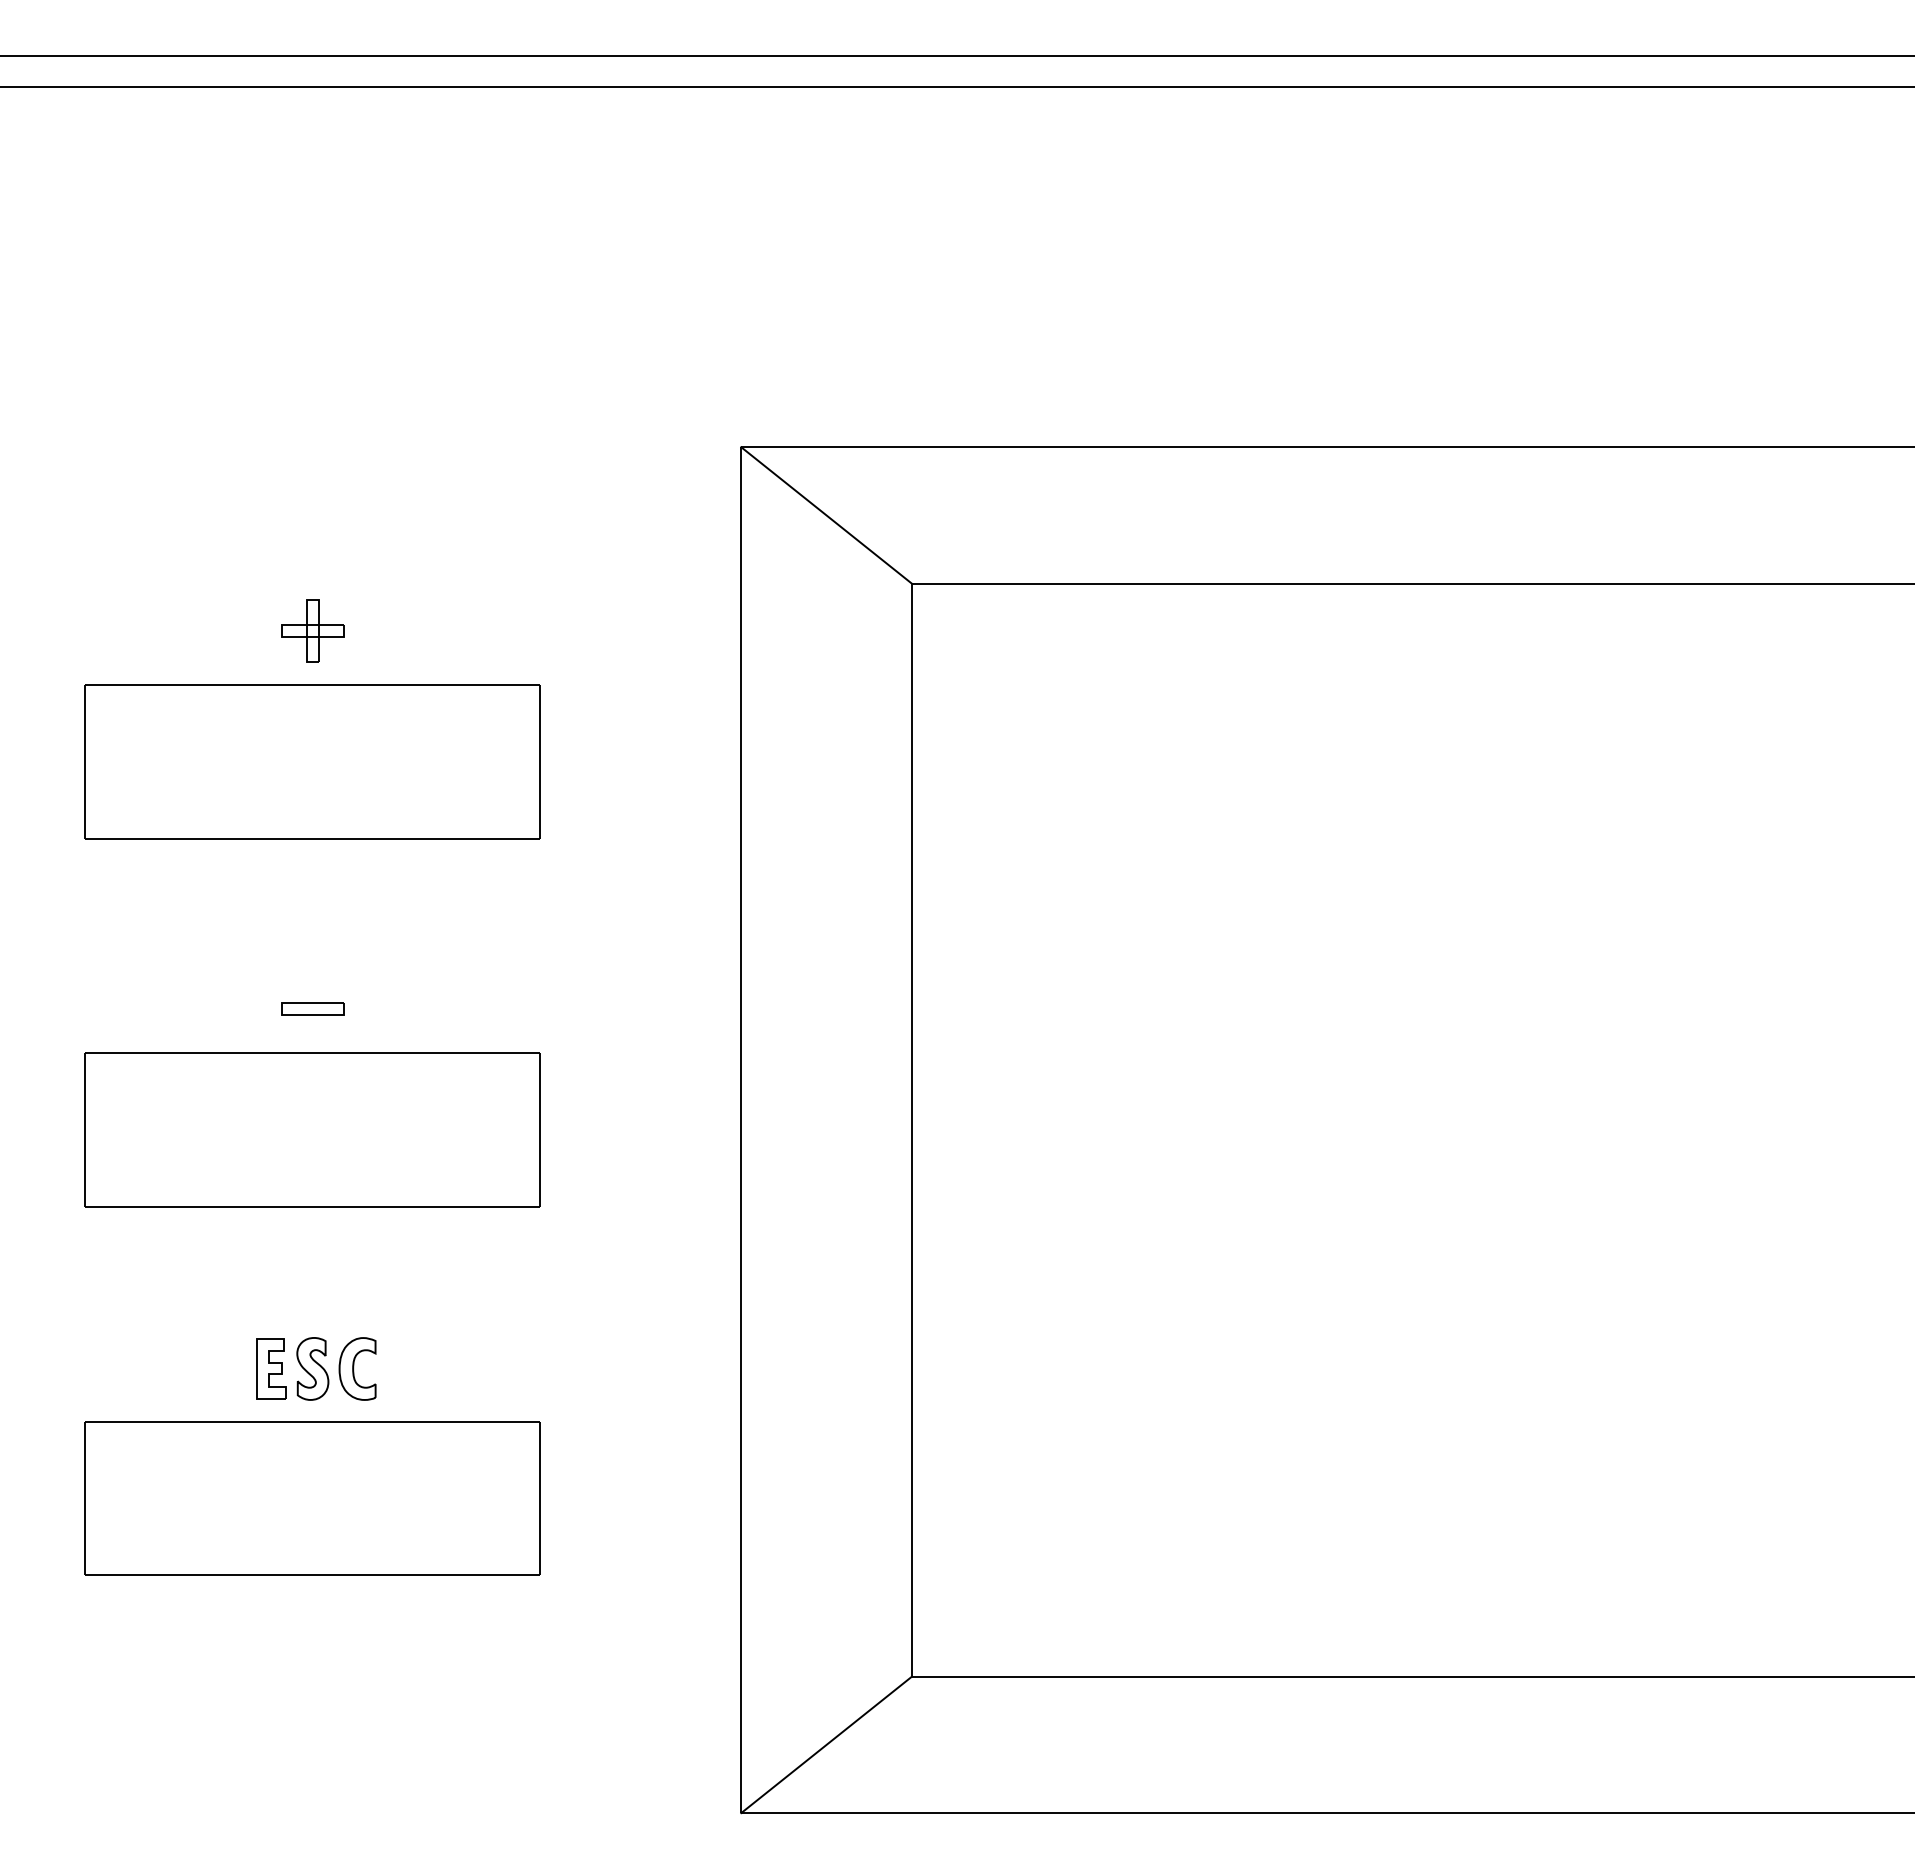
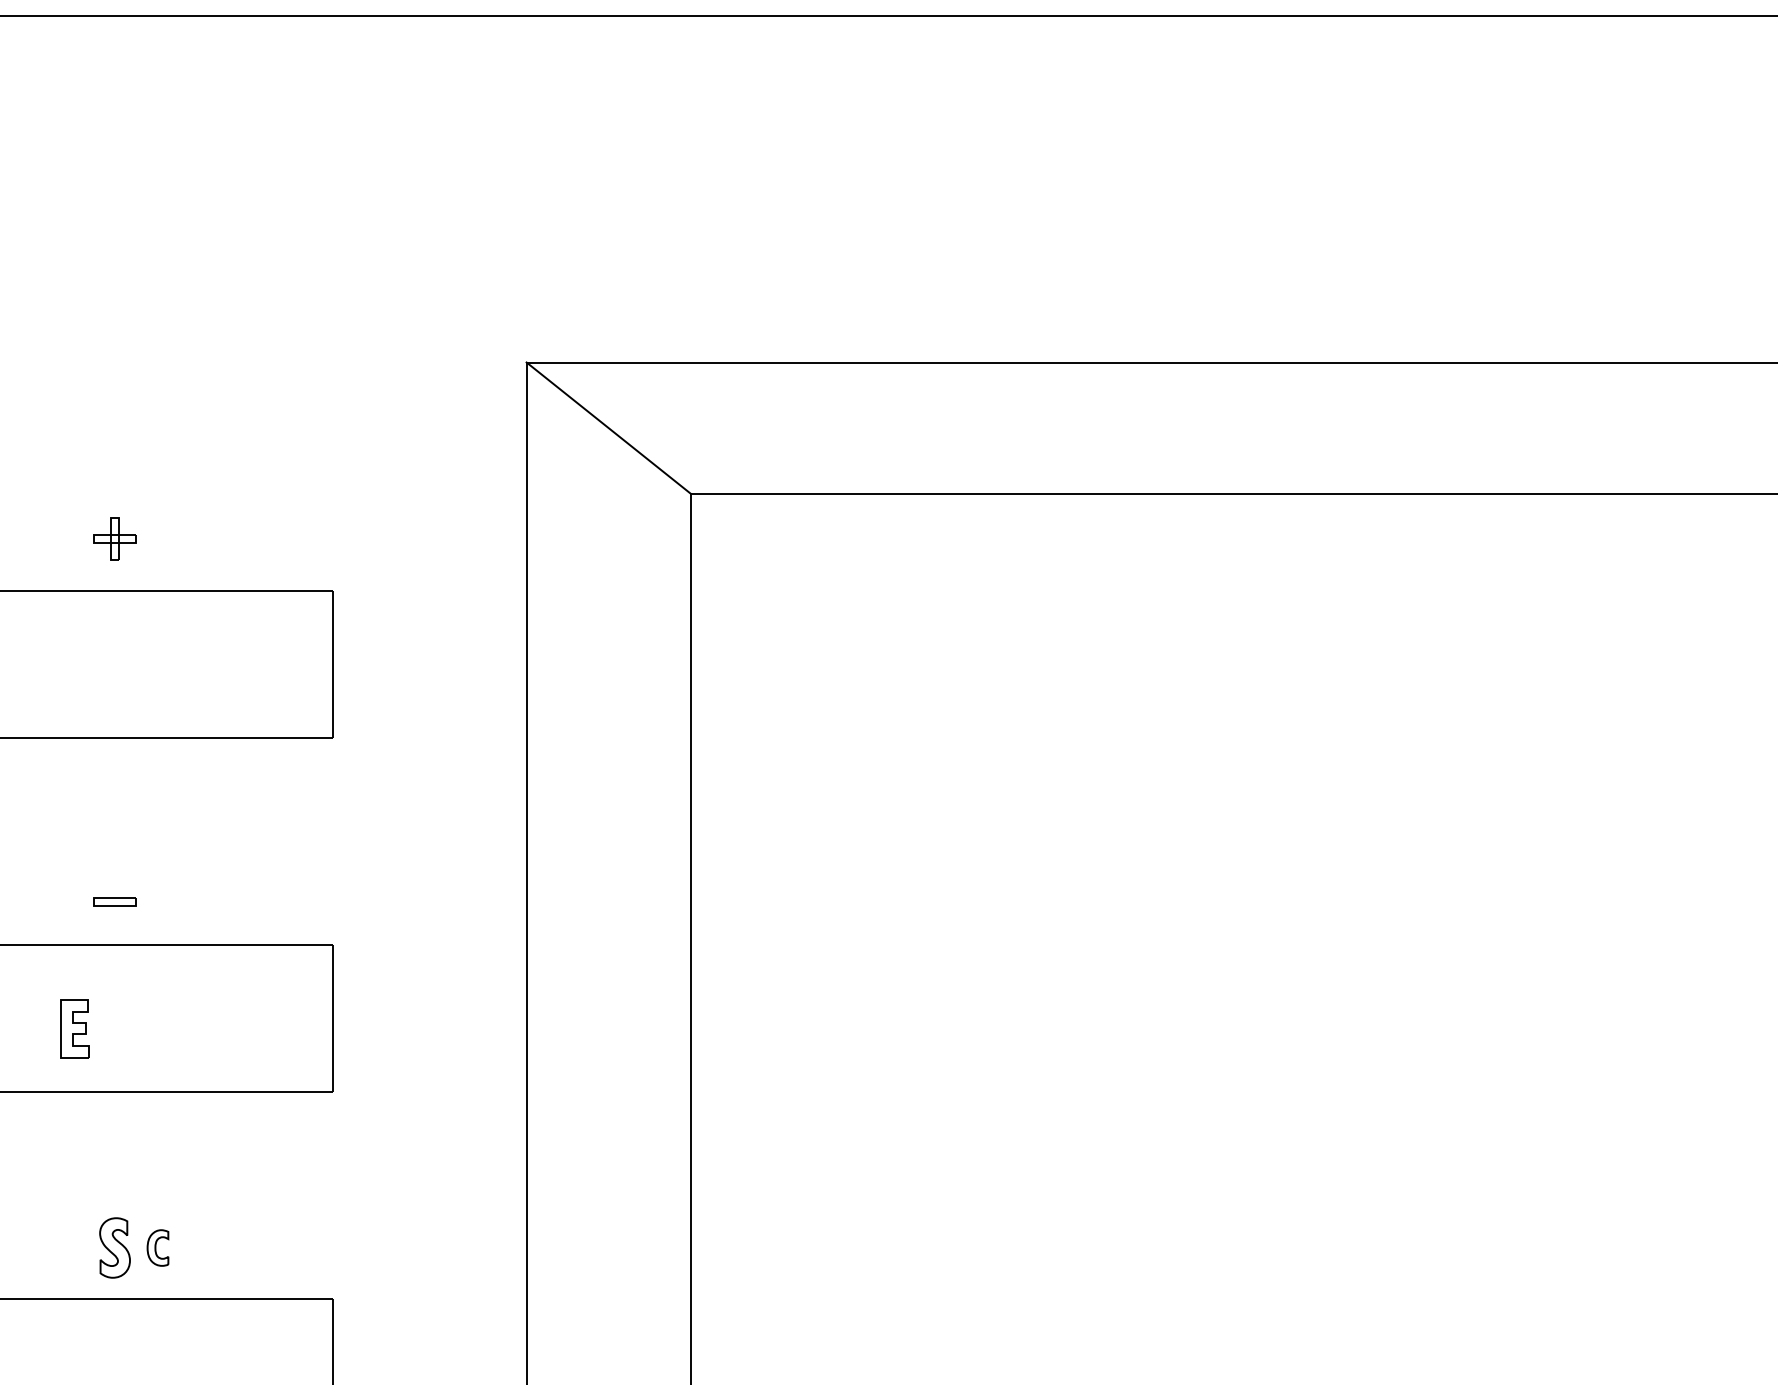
part: (312, 630) -> (114, 538), size x0.7
part: (312, 1008) -> (114, 901), size x0.7
part: (271, 1368) -> (75, 1028), moved
part: (357, 1368) -> (157, 1247), size x0.6

